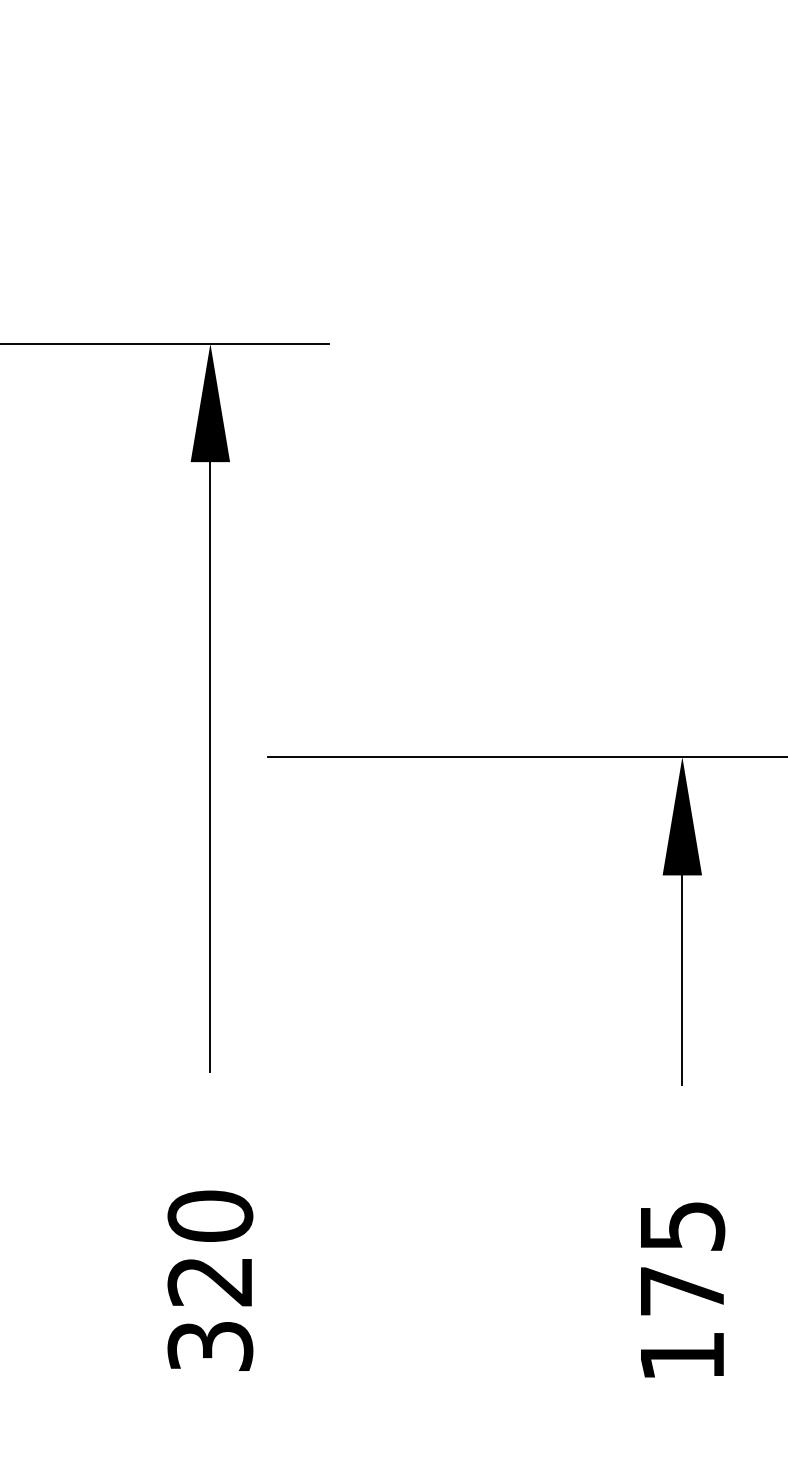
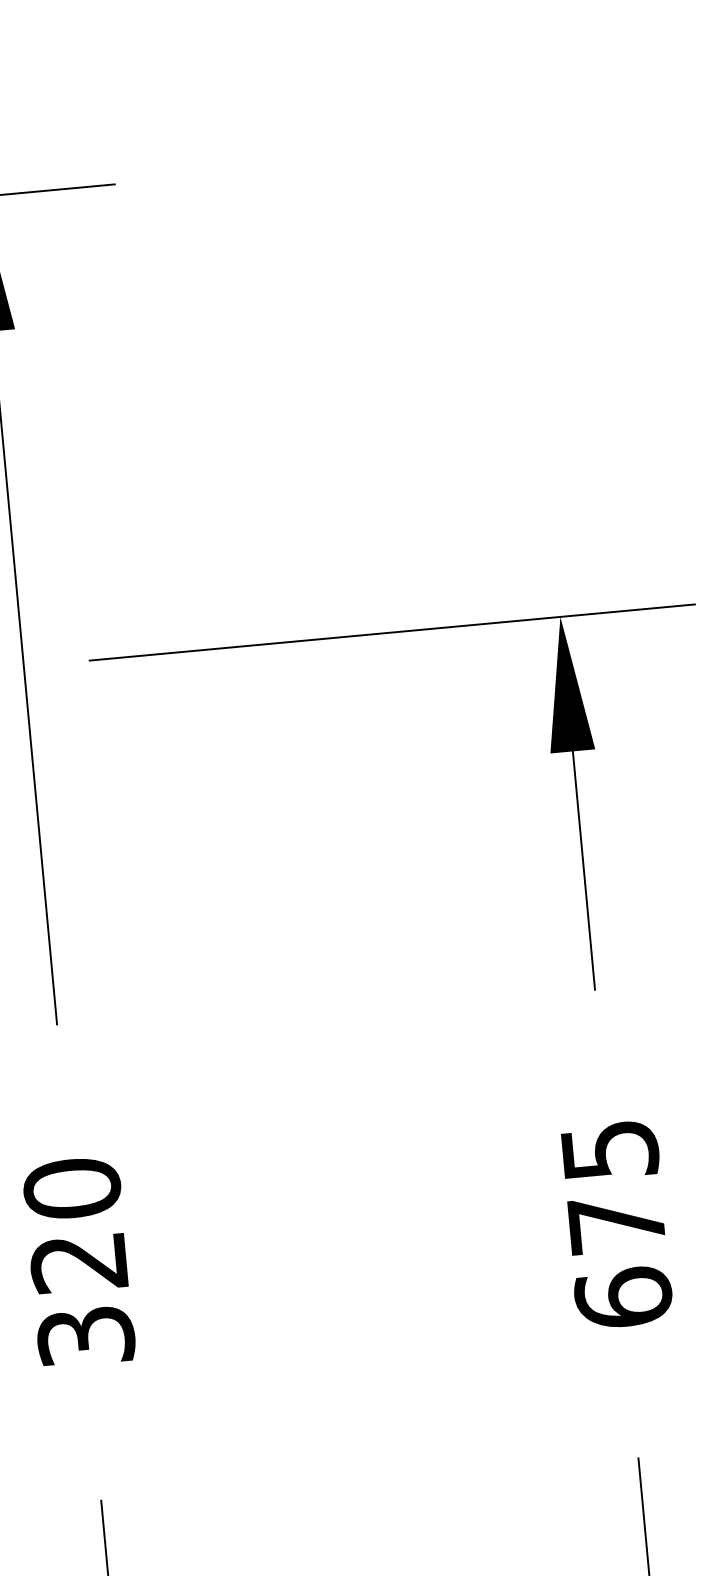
text: (682, 1355) -> (623, 1297), 175 -> 675

